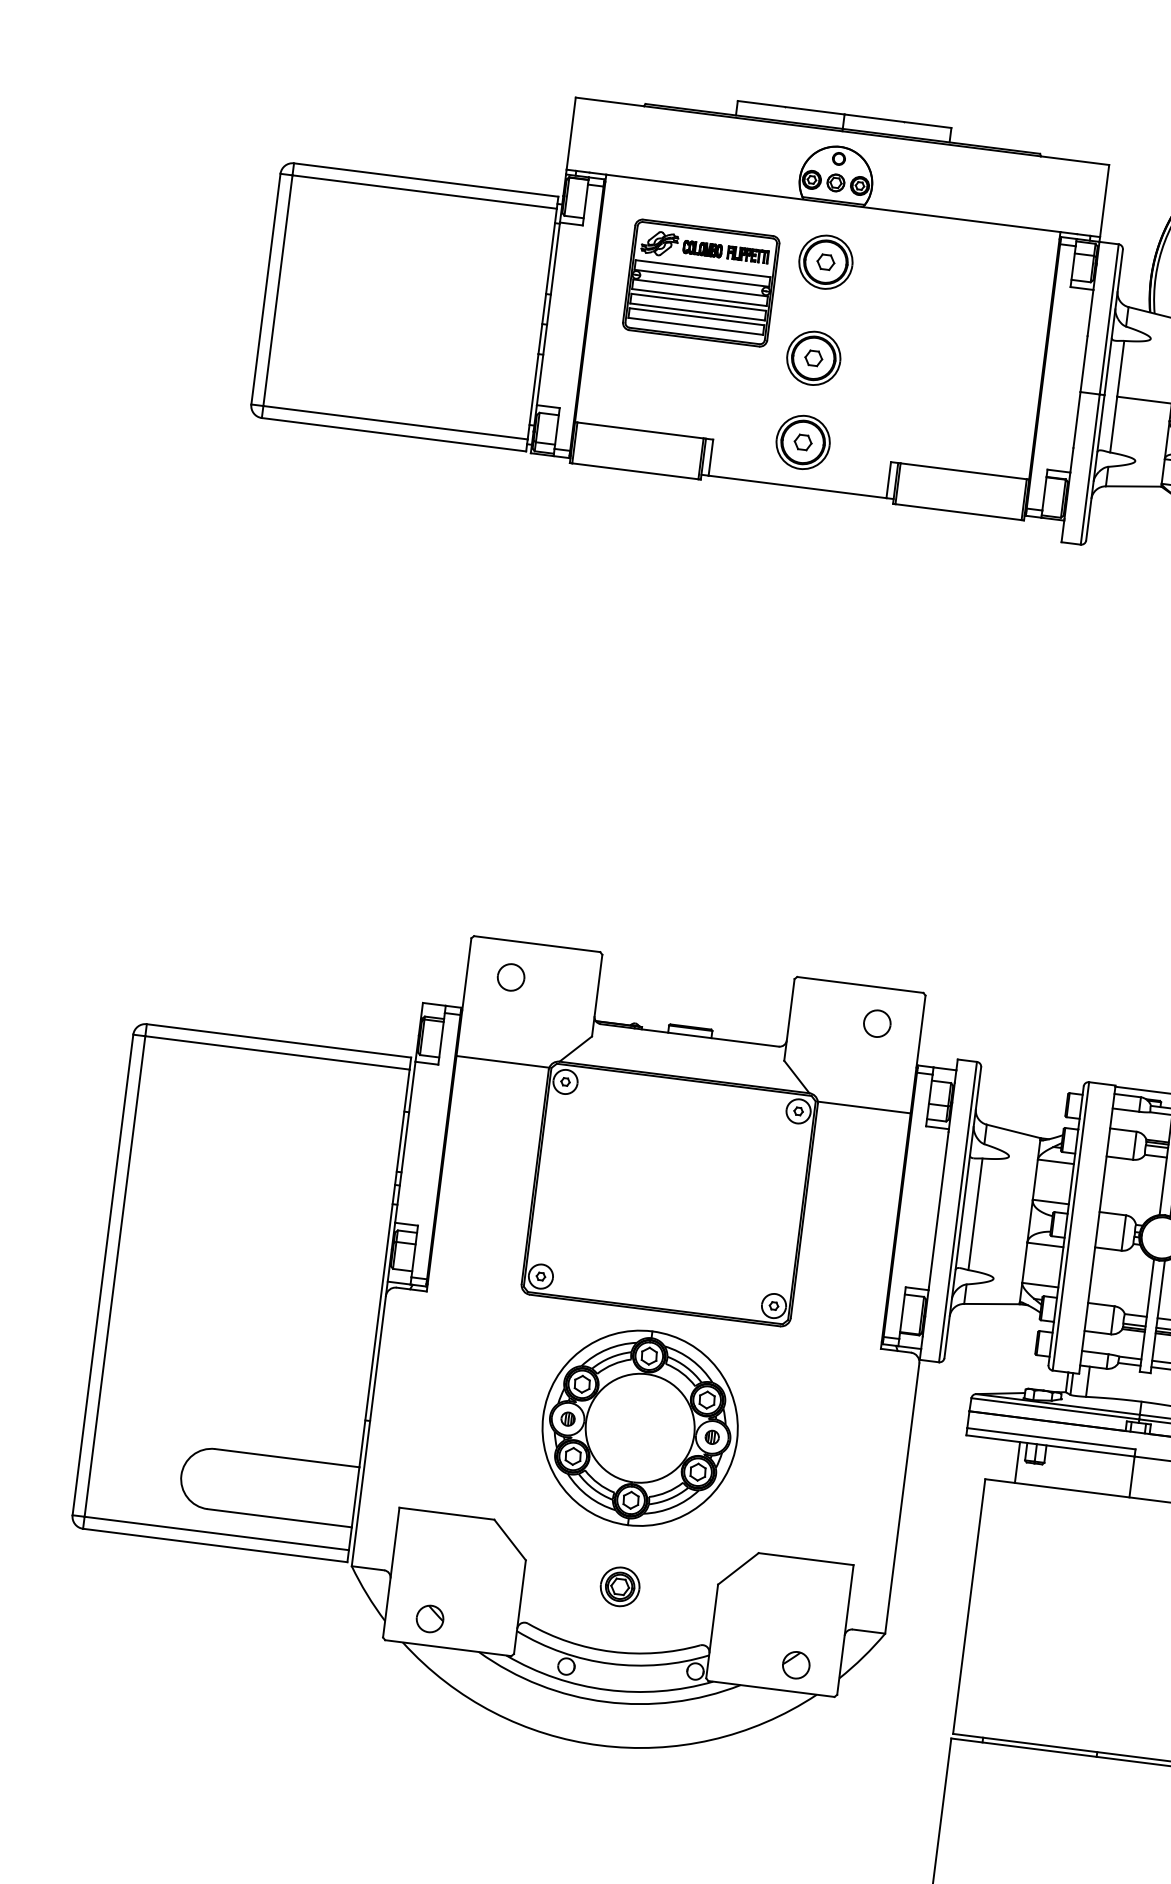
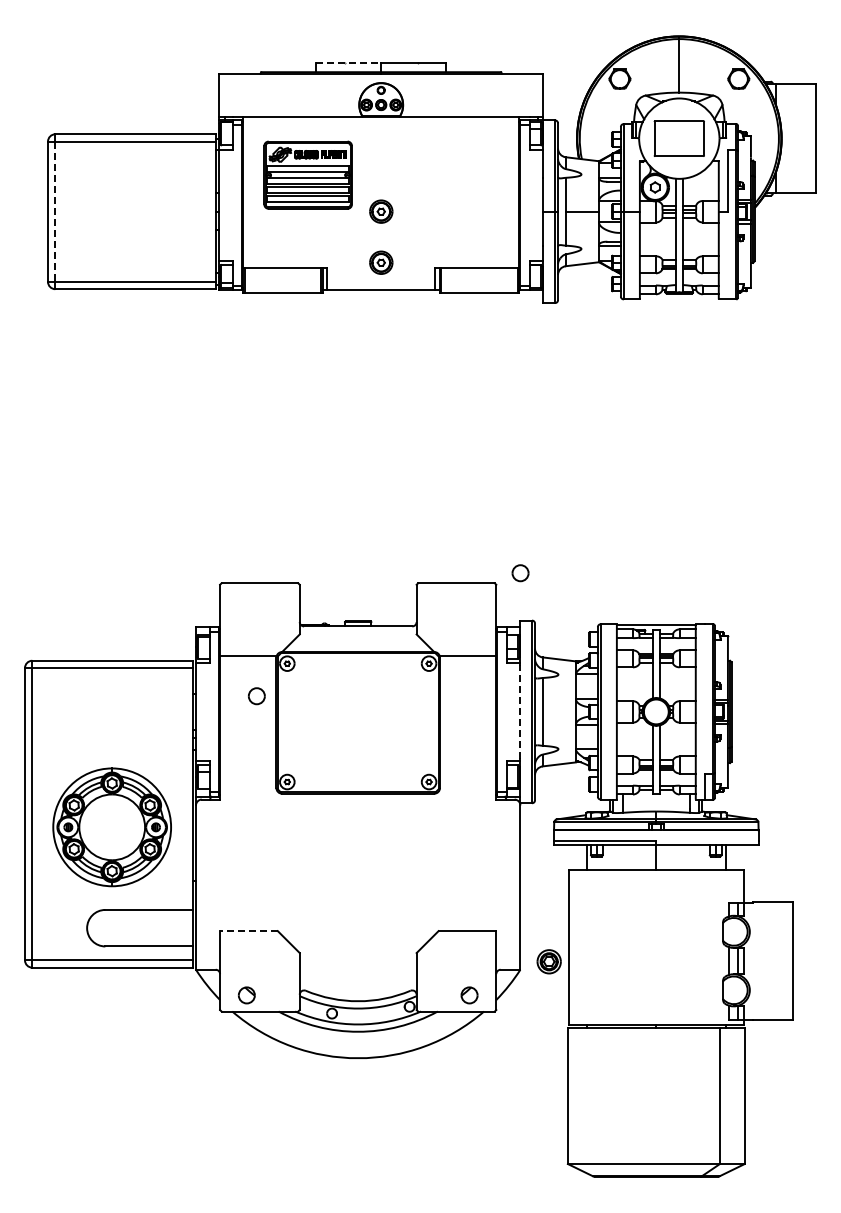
line: (792, 108) -> (349, 63), solid -> dashed
part: (826, 262) -> (381, 153), removed
line: (278, 291) -> (55, 212), solid -> dashed
part: (814, 358) -> (381, 211), size x0.7
part: (803, 441) -> (381, 262), size x0.7
part: (510, 977) -> (256, 696), moved
part: (877, 1024) -> (520, 573), moved
line: (939, 1209) -> (520, 711), solid -> dashed
part: (639, 1428) -> (111, 827), moved
line: (446, 1514) -> (248, 931), solid -> dashed
part: (619, 1586) -> (548, 961), moved

